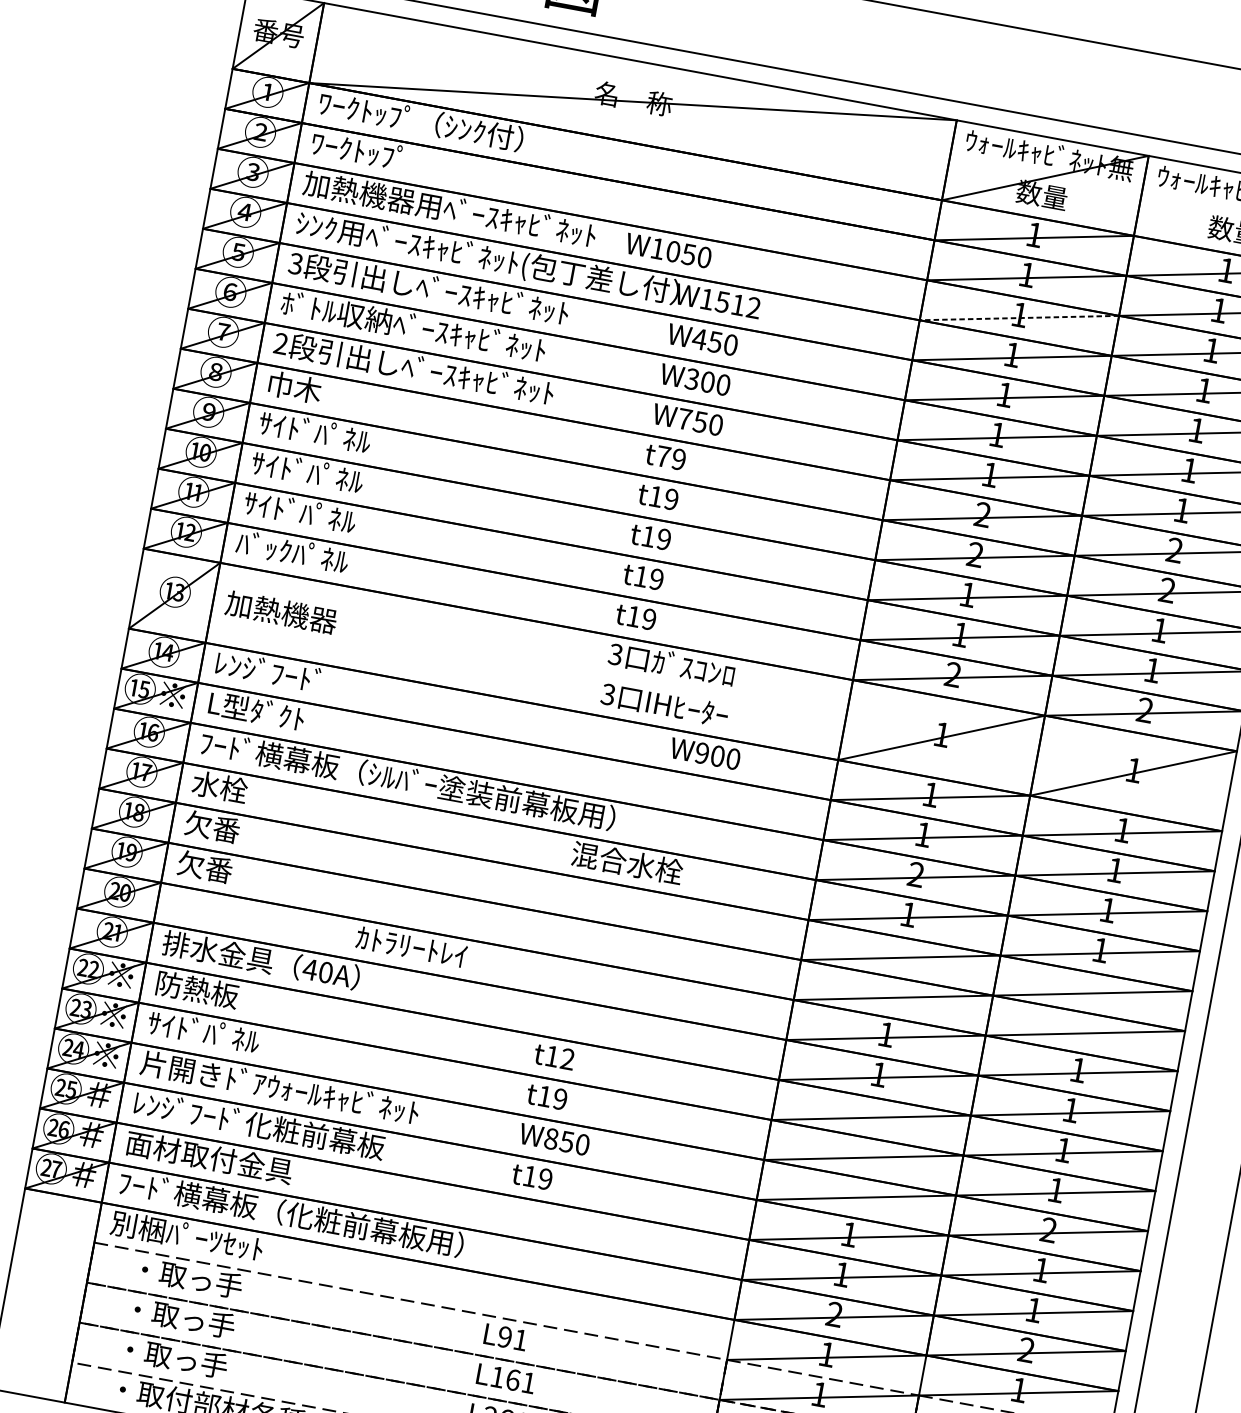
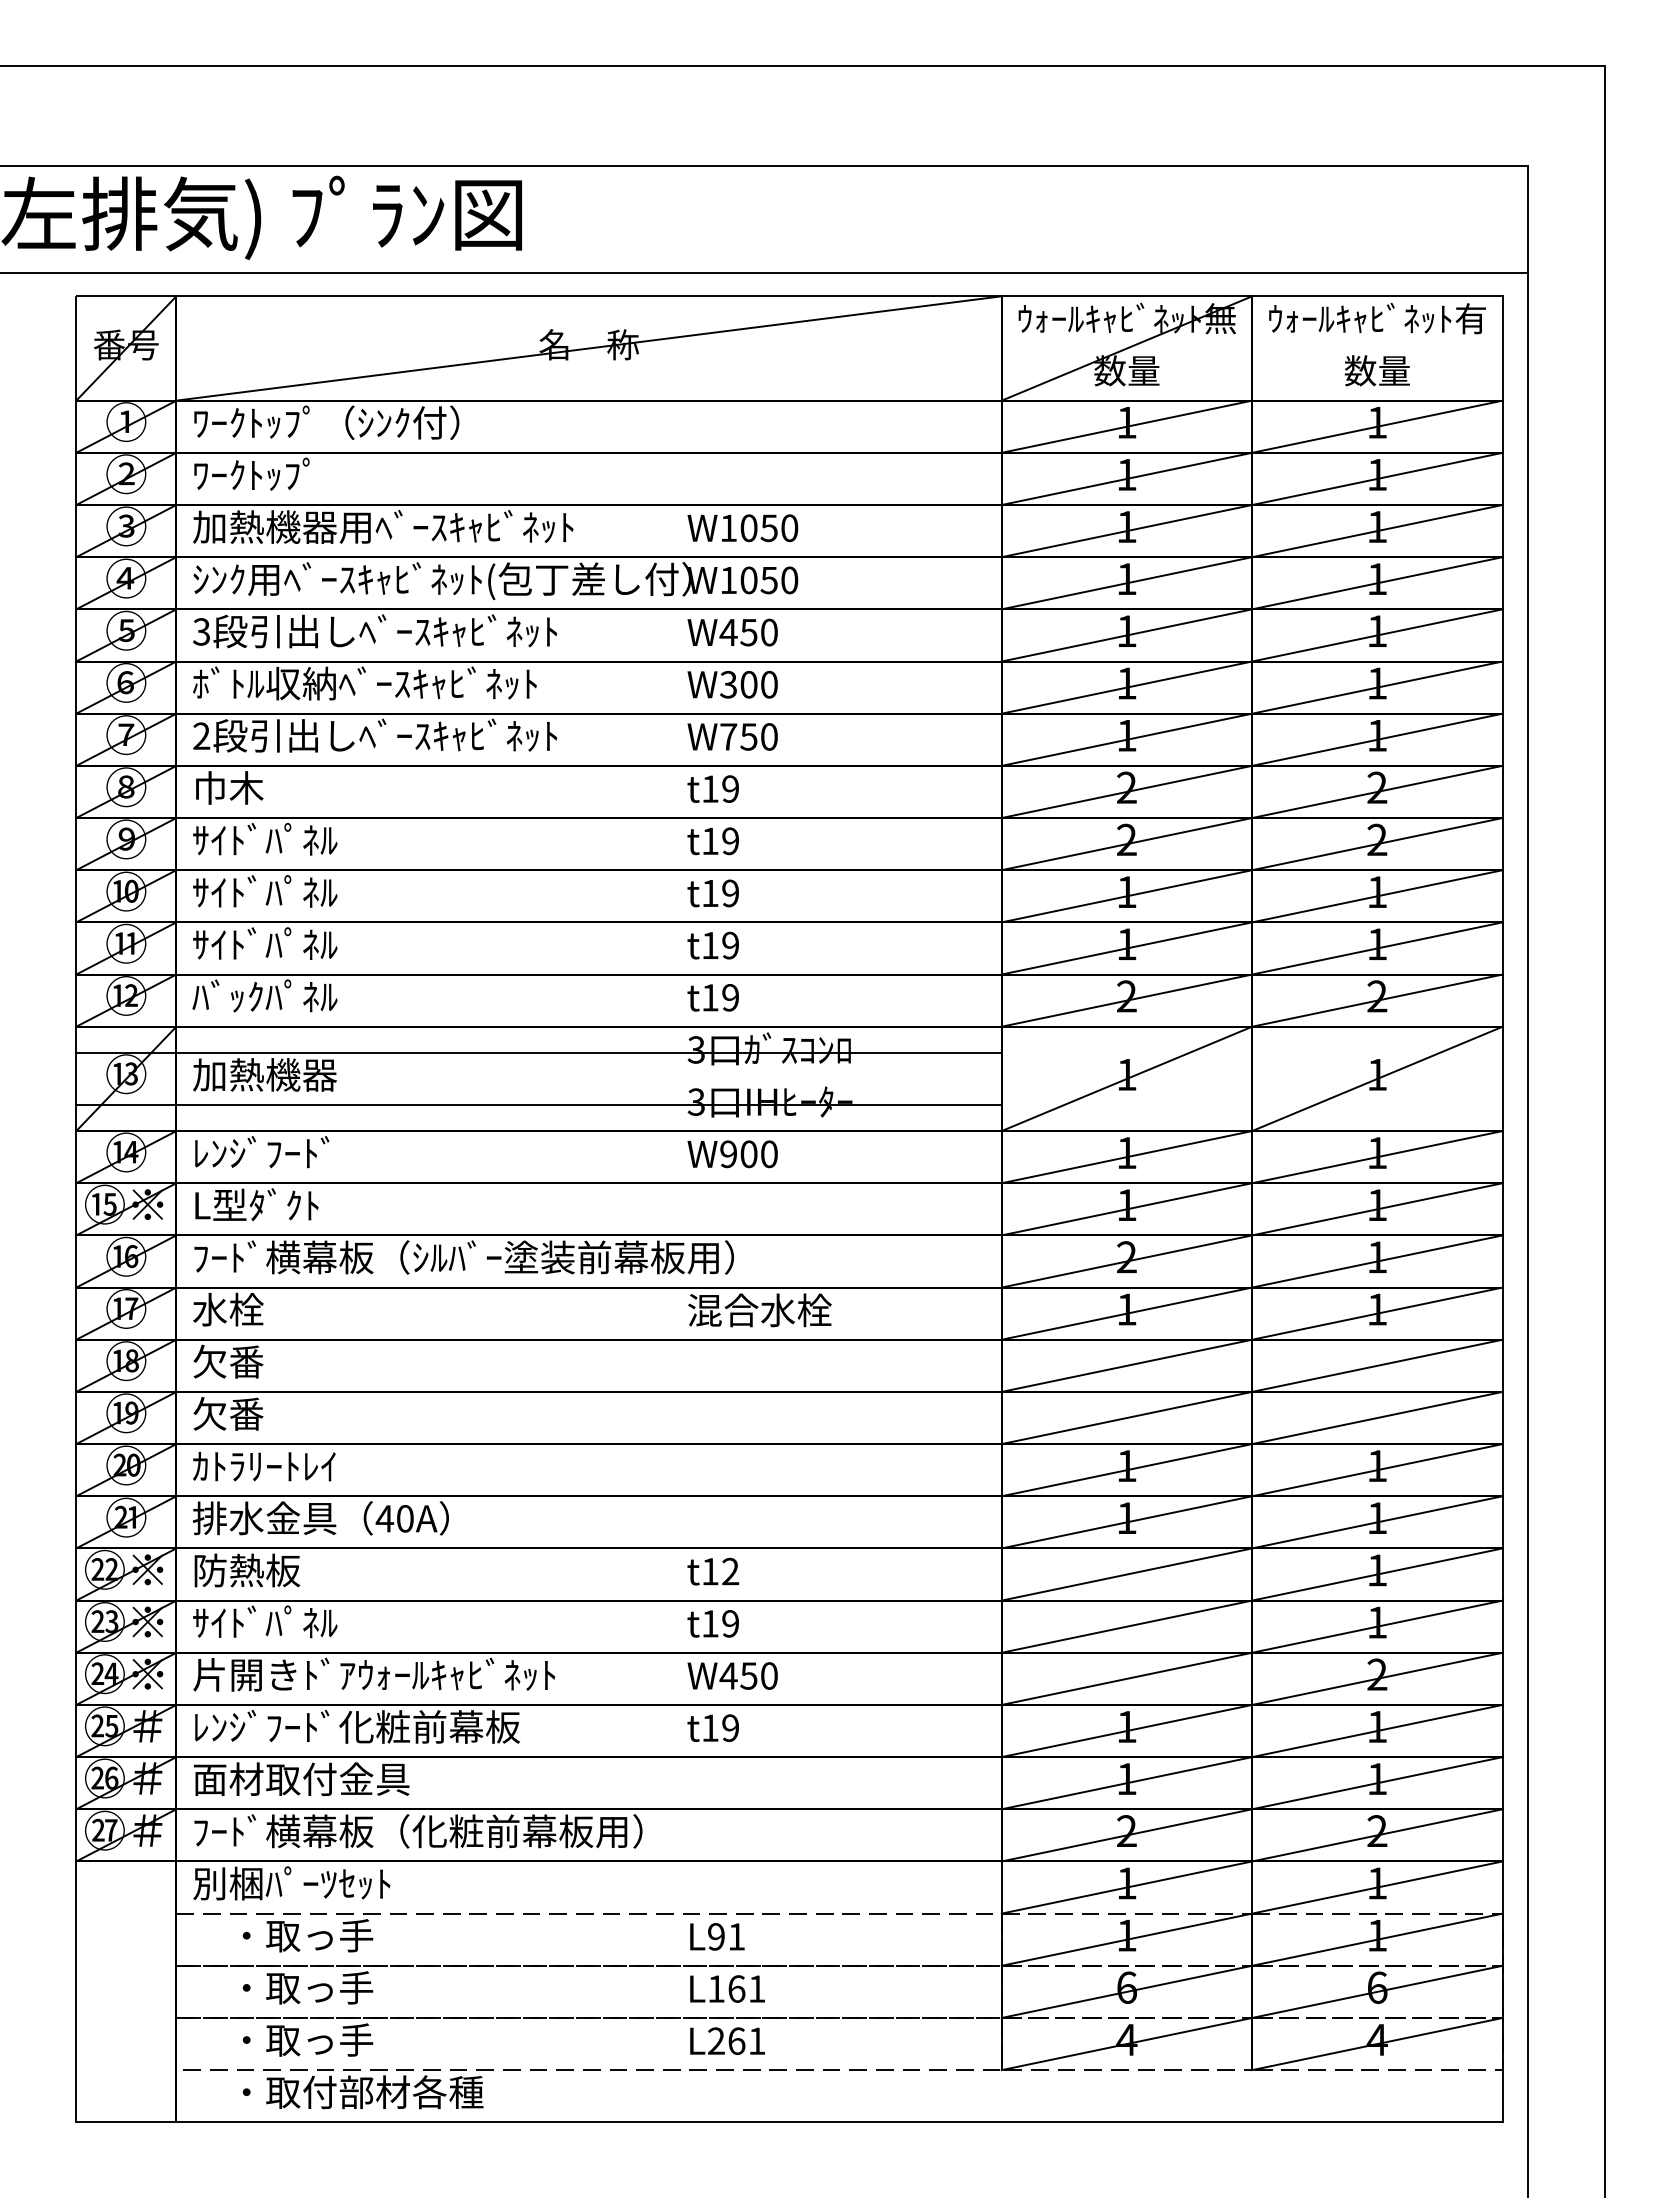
text: (668, 250) -> (742, 528), moved
text: (738, 305) -> (769, 580), W1512 -> W1050
line: (1019, 318) -> (1127, 531), dashed -> solid
text: (663, 456) -> (710, 788), t79 -> t19
line: (494, 634) -> (538, 1052), added
line: (486, 673) -> (538, 1104), added
text: (705, 754) -> (732, 1154), moved
text: (411, 947) -> (264, 1466), moved
text: (551, 1138) -> (728, 1675), W850 -> W450

